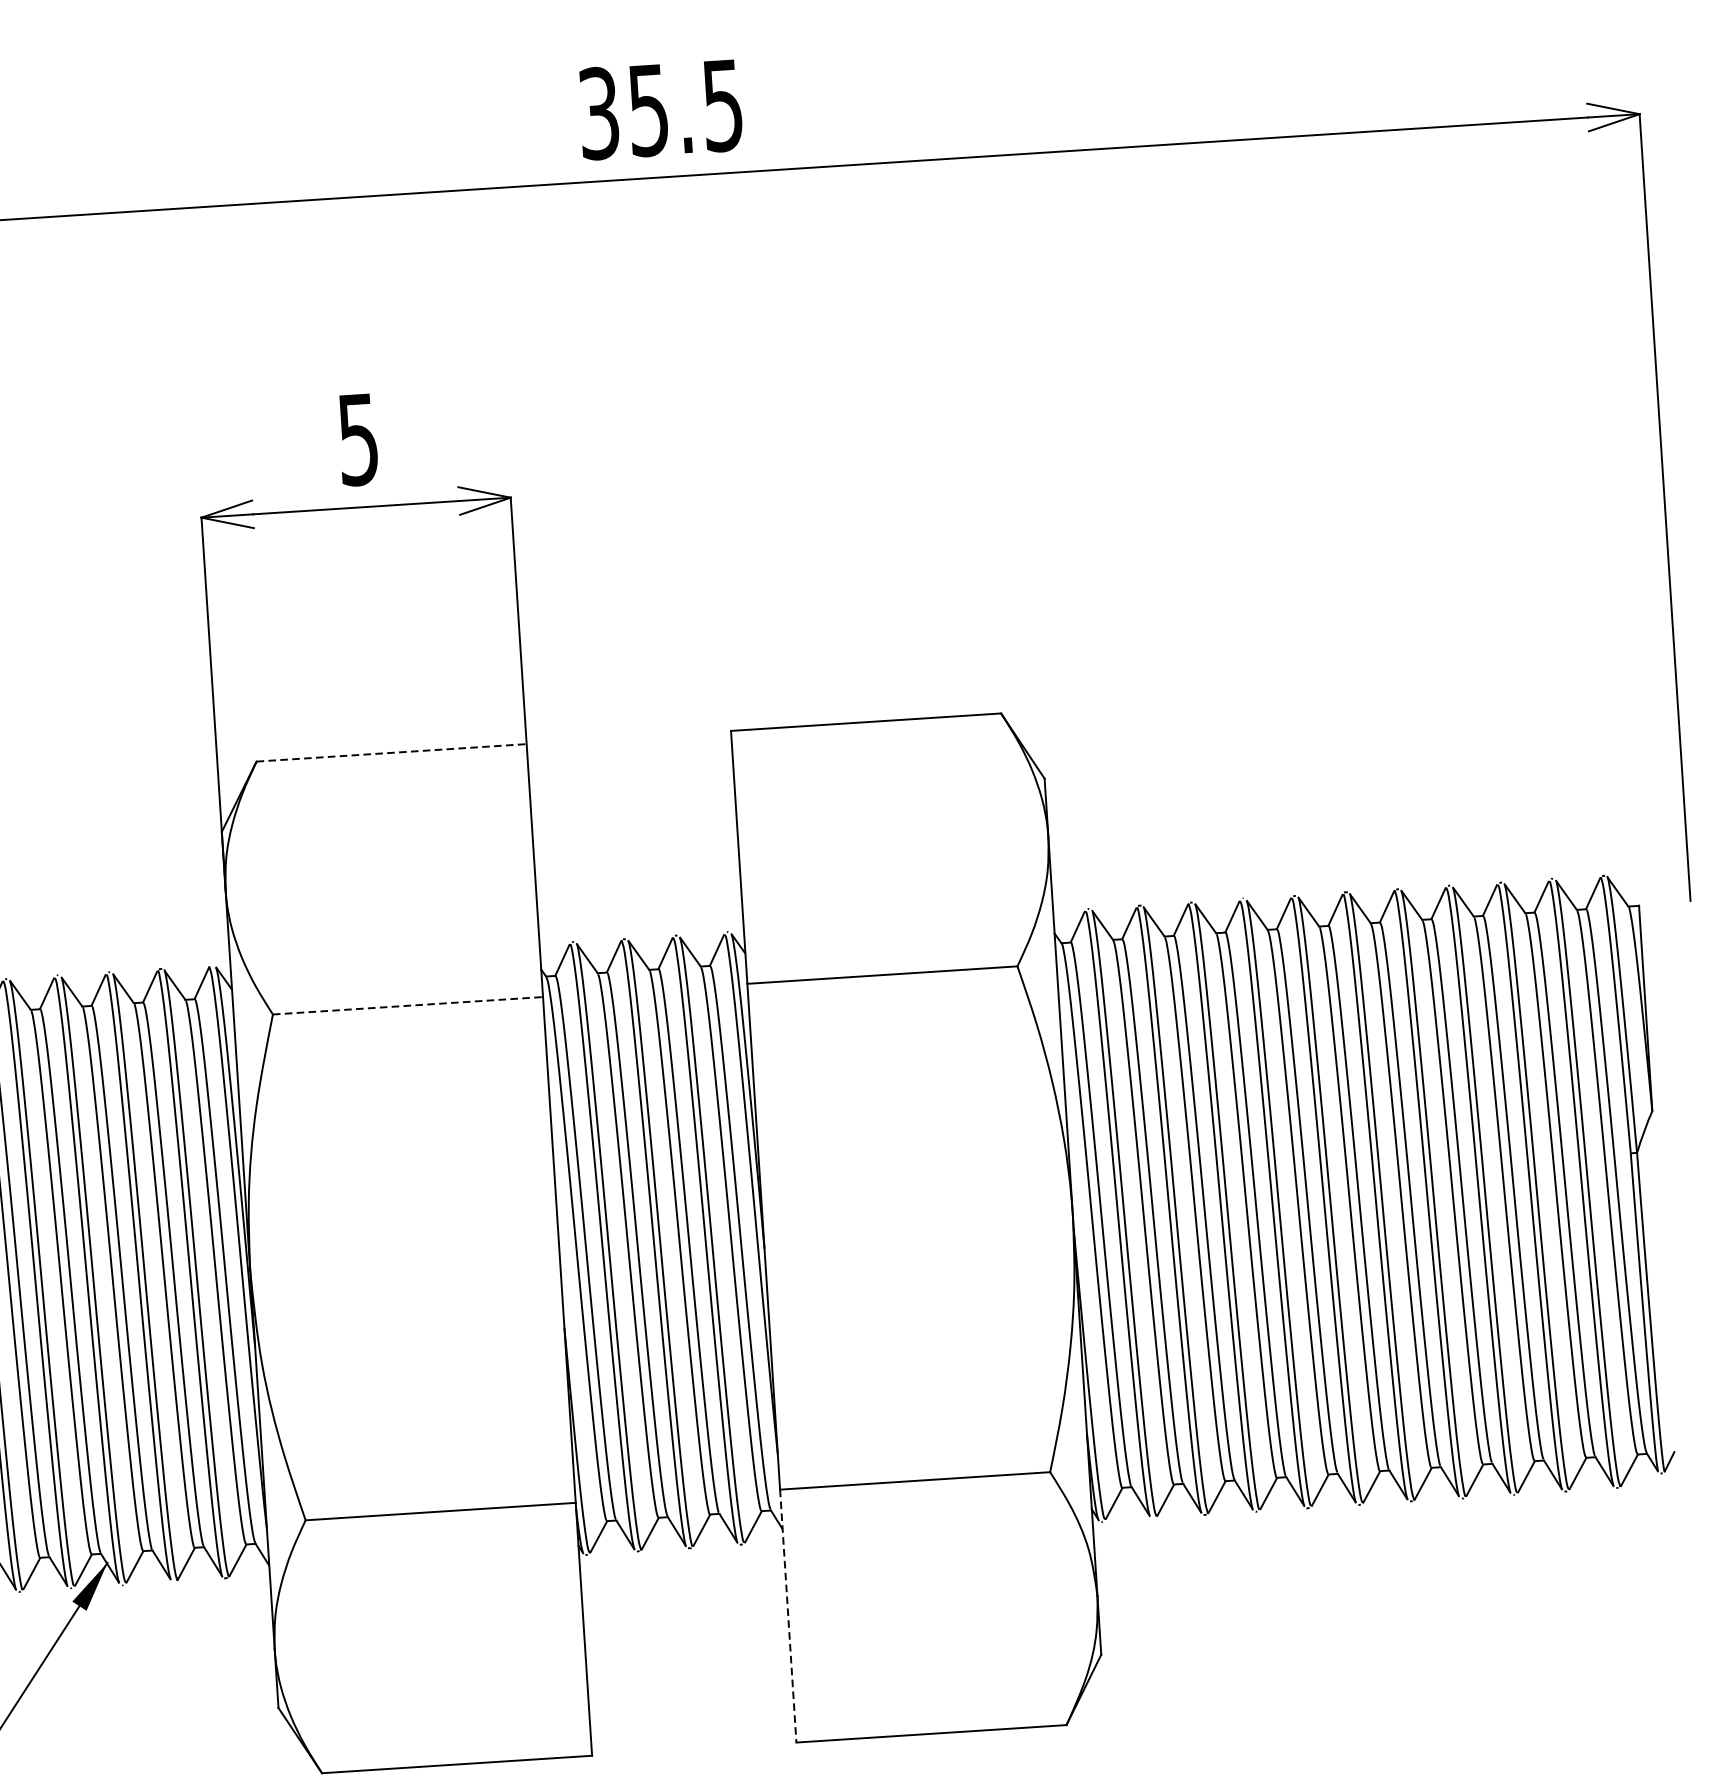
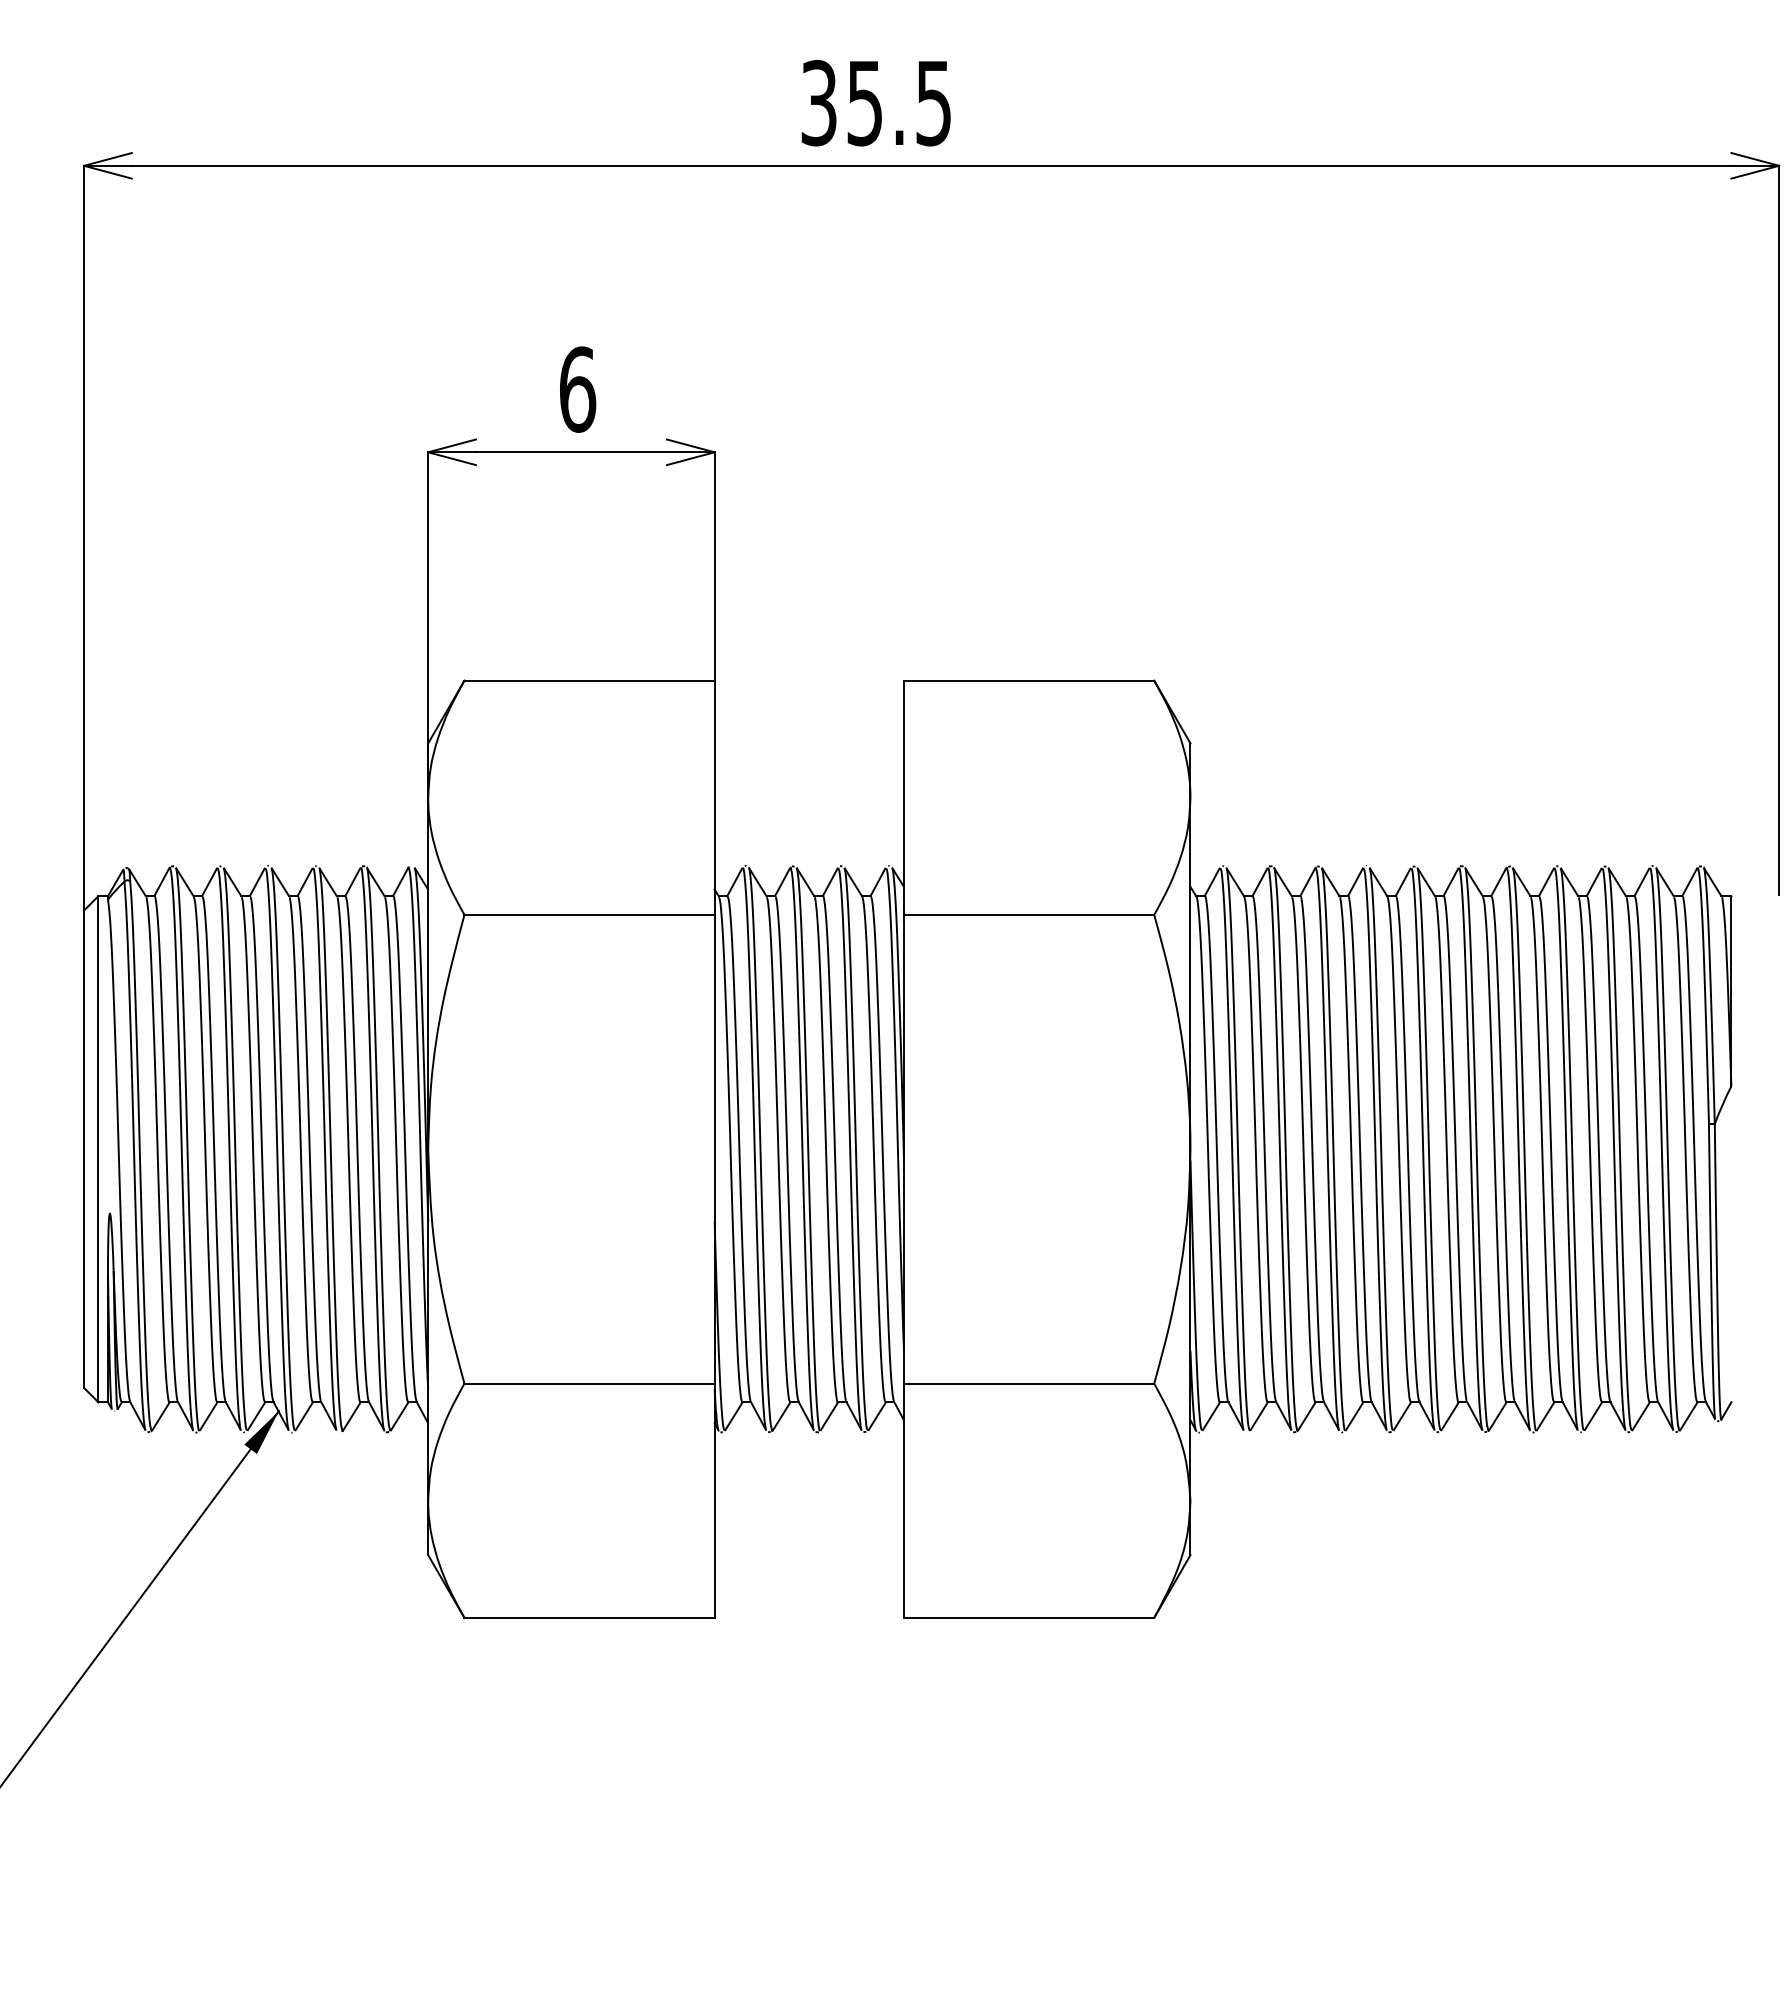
text: (359, 439) -> (578, 389), 5 -> 6
line: (392, 752) -> (590, 680), dashed -> solid
line: (408, 1005) -> (590, 914), dashed -> solid
line: (788, 1616) -> (904, 1501), dashed -> solid

